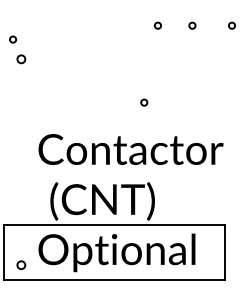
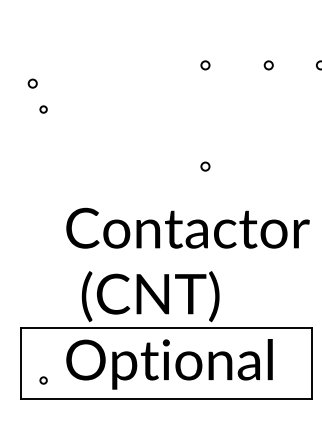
circle: (157, 25) -> (205, 65), moved
circle: (21, 59) -> (43, 109), size x0.62
circle: (21, 265) -> (43, 380), size x0.62

